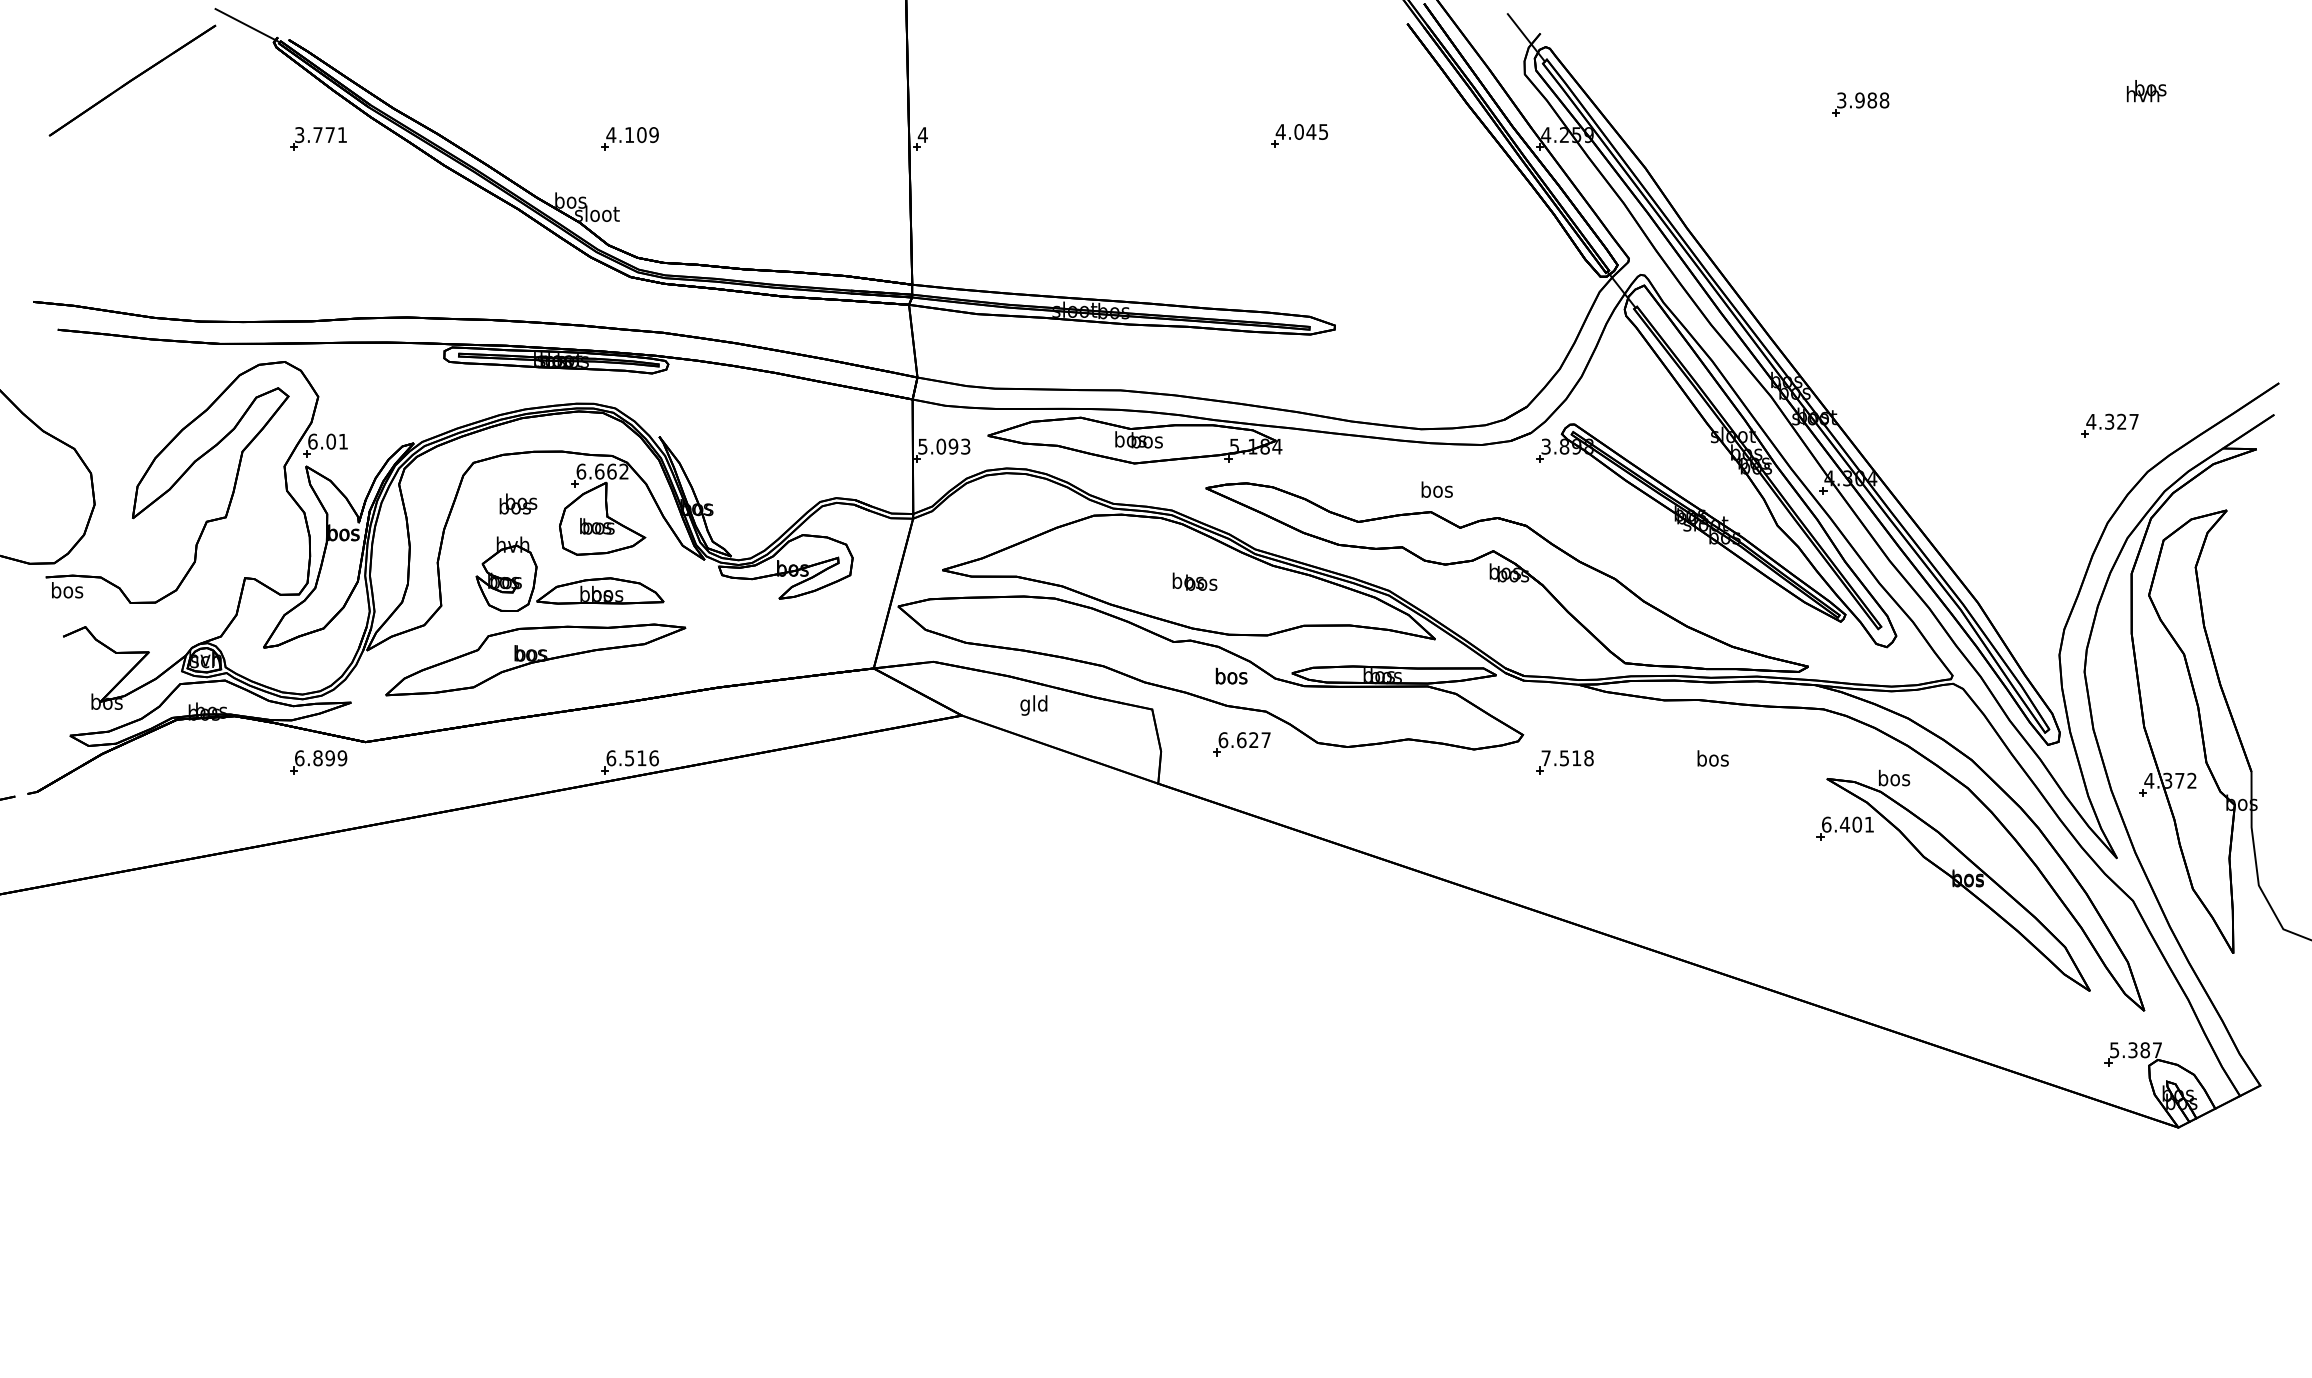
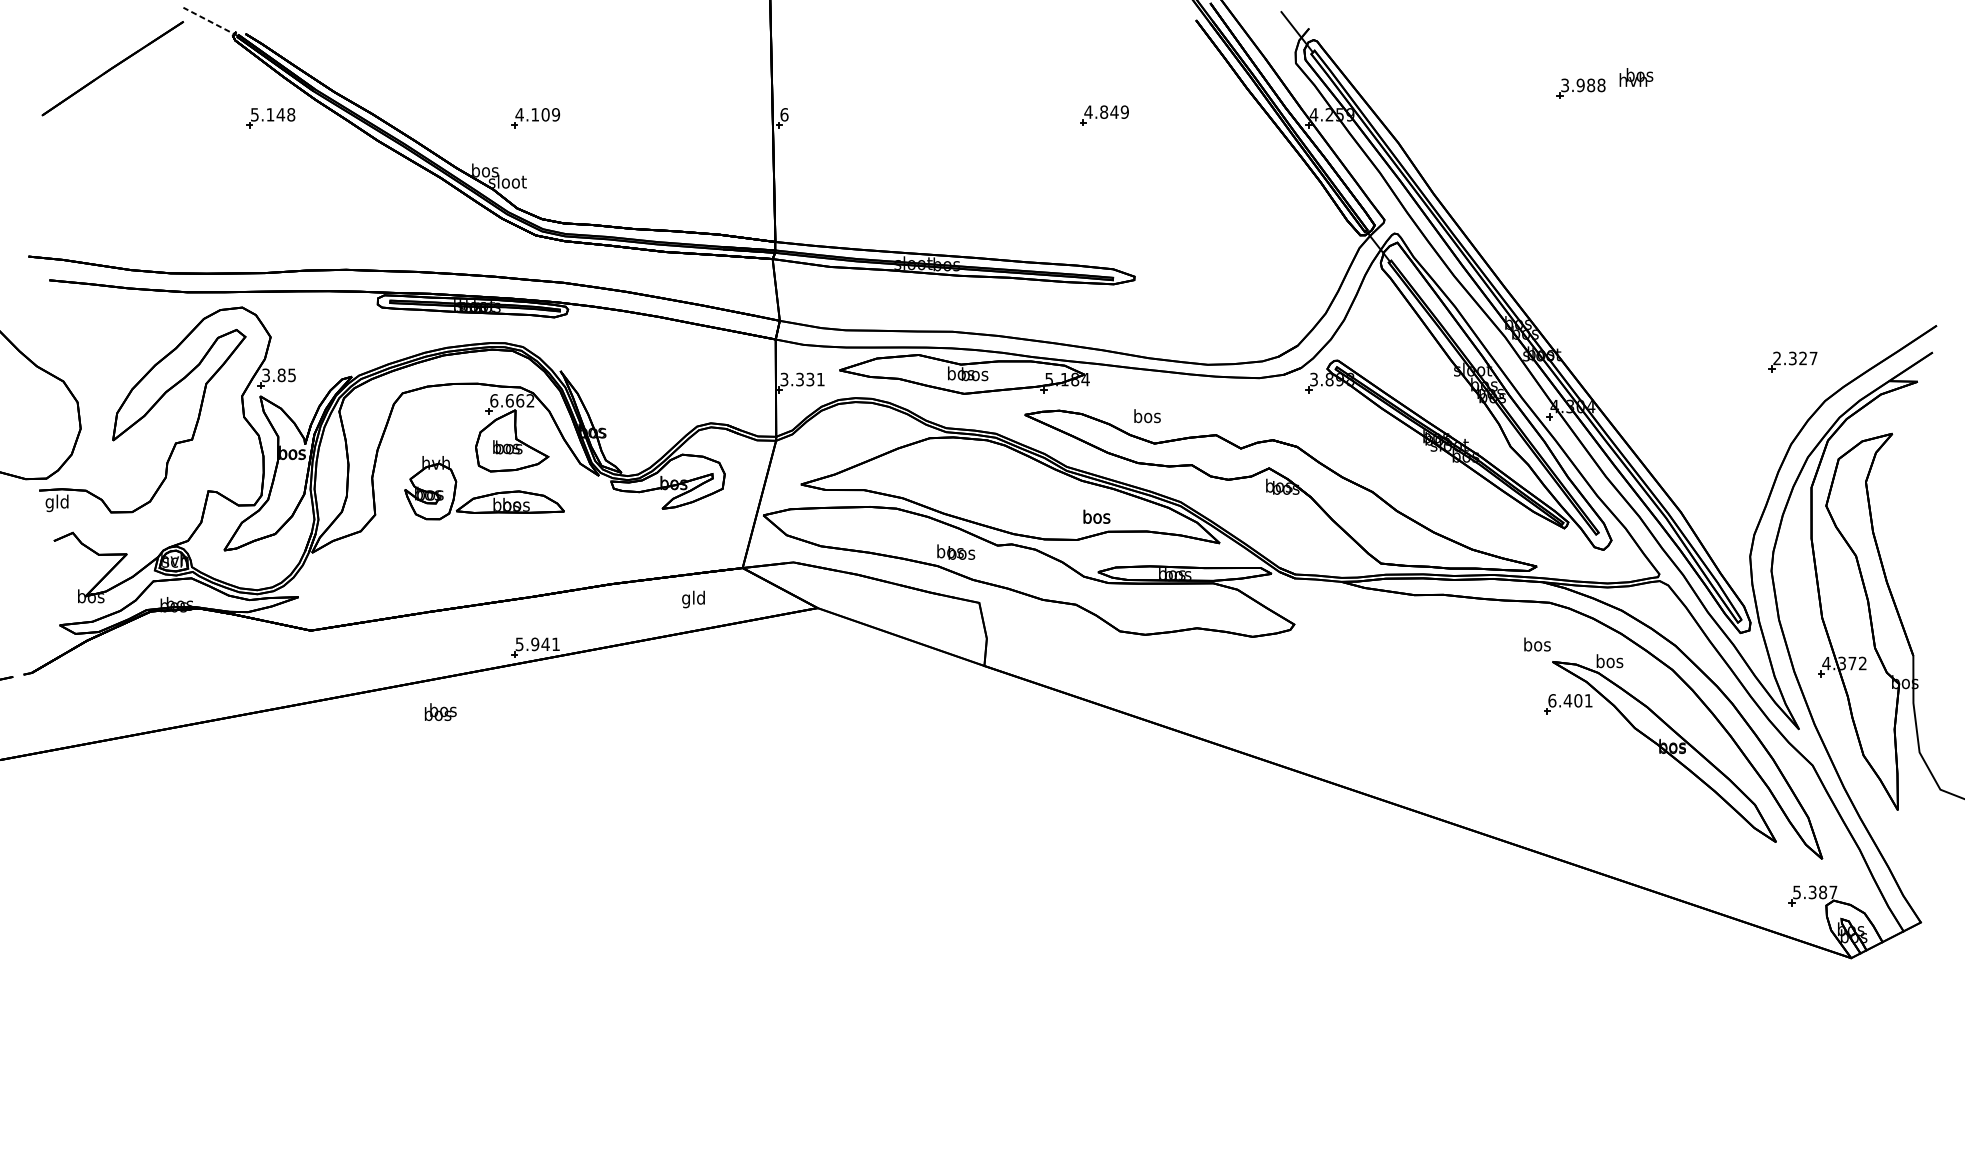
line: (247, 25) -> (210, 21), solid -> dashed
text: (2146, 91) -> (1636, 77), moved
text: (1311, 131) -> (1114, 111), 4.045 -> 4.849
text: (321, 135) -> (273, 115), 3.771 -> 5.148
text: (922, 135) -> (784, 115), 4 -> 6
text: (2091, 421) -> (1777, 358), 4.327 -> 2.327
text: (327, 441) -> (278, 375), 6.01 -> 3.85
text: (944, 446) -> (802, 379), 5.093 -> 3.331
text: (1436, 489) -> (1146, 415), moved
text: (518, 503) -> (440, 711), moved
text: (1194, 581) -> (955, 551), moved
text: (67, 592) -> (57, 503), bos -> gld
part: (535, 659) -> (455, 560), removed
text: (1231, 675) -> (1096, 516), moved
text: (1033, 705) -> (693, 599), moved
part: (1241, 744) -> (1055, 632), removed
text: (632, 758) -> (537, 644), 6.516 -> 5.941
text: (1712, 758) -> (1536, 644), moved
part: (318, 762) -> (270, 647), removed
part: (1564, 762) -> (1329, 647), removed

